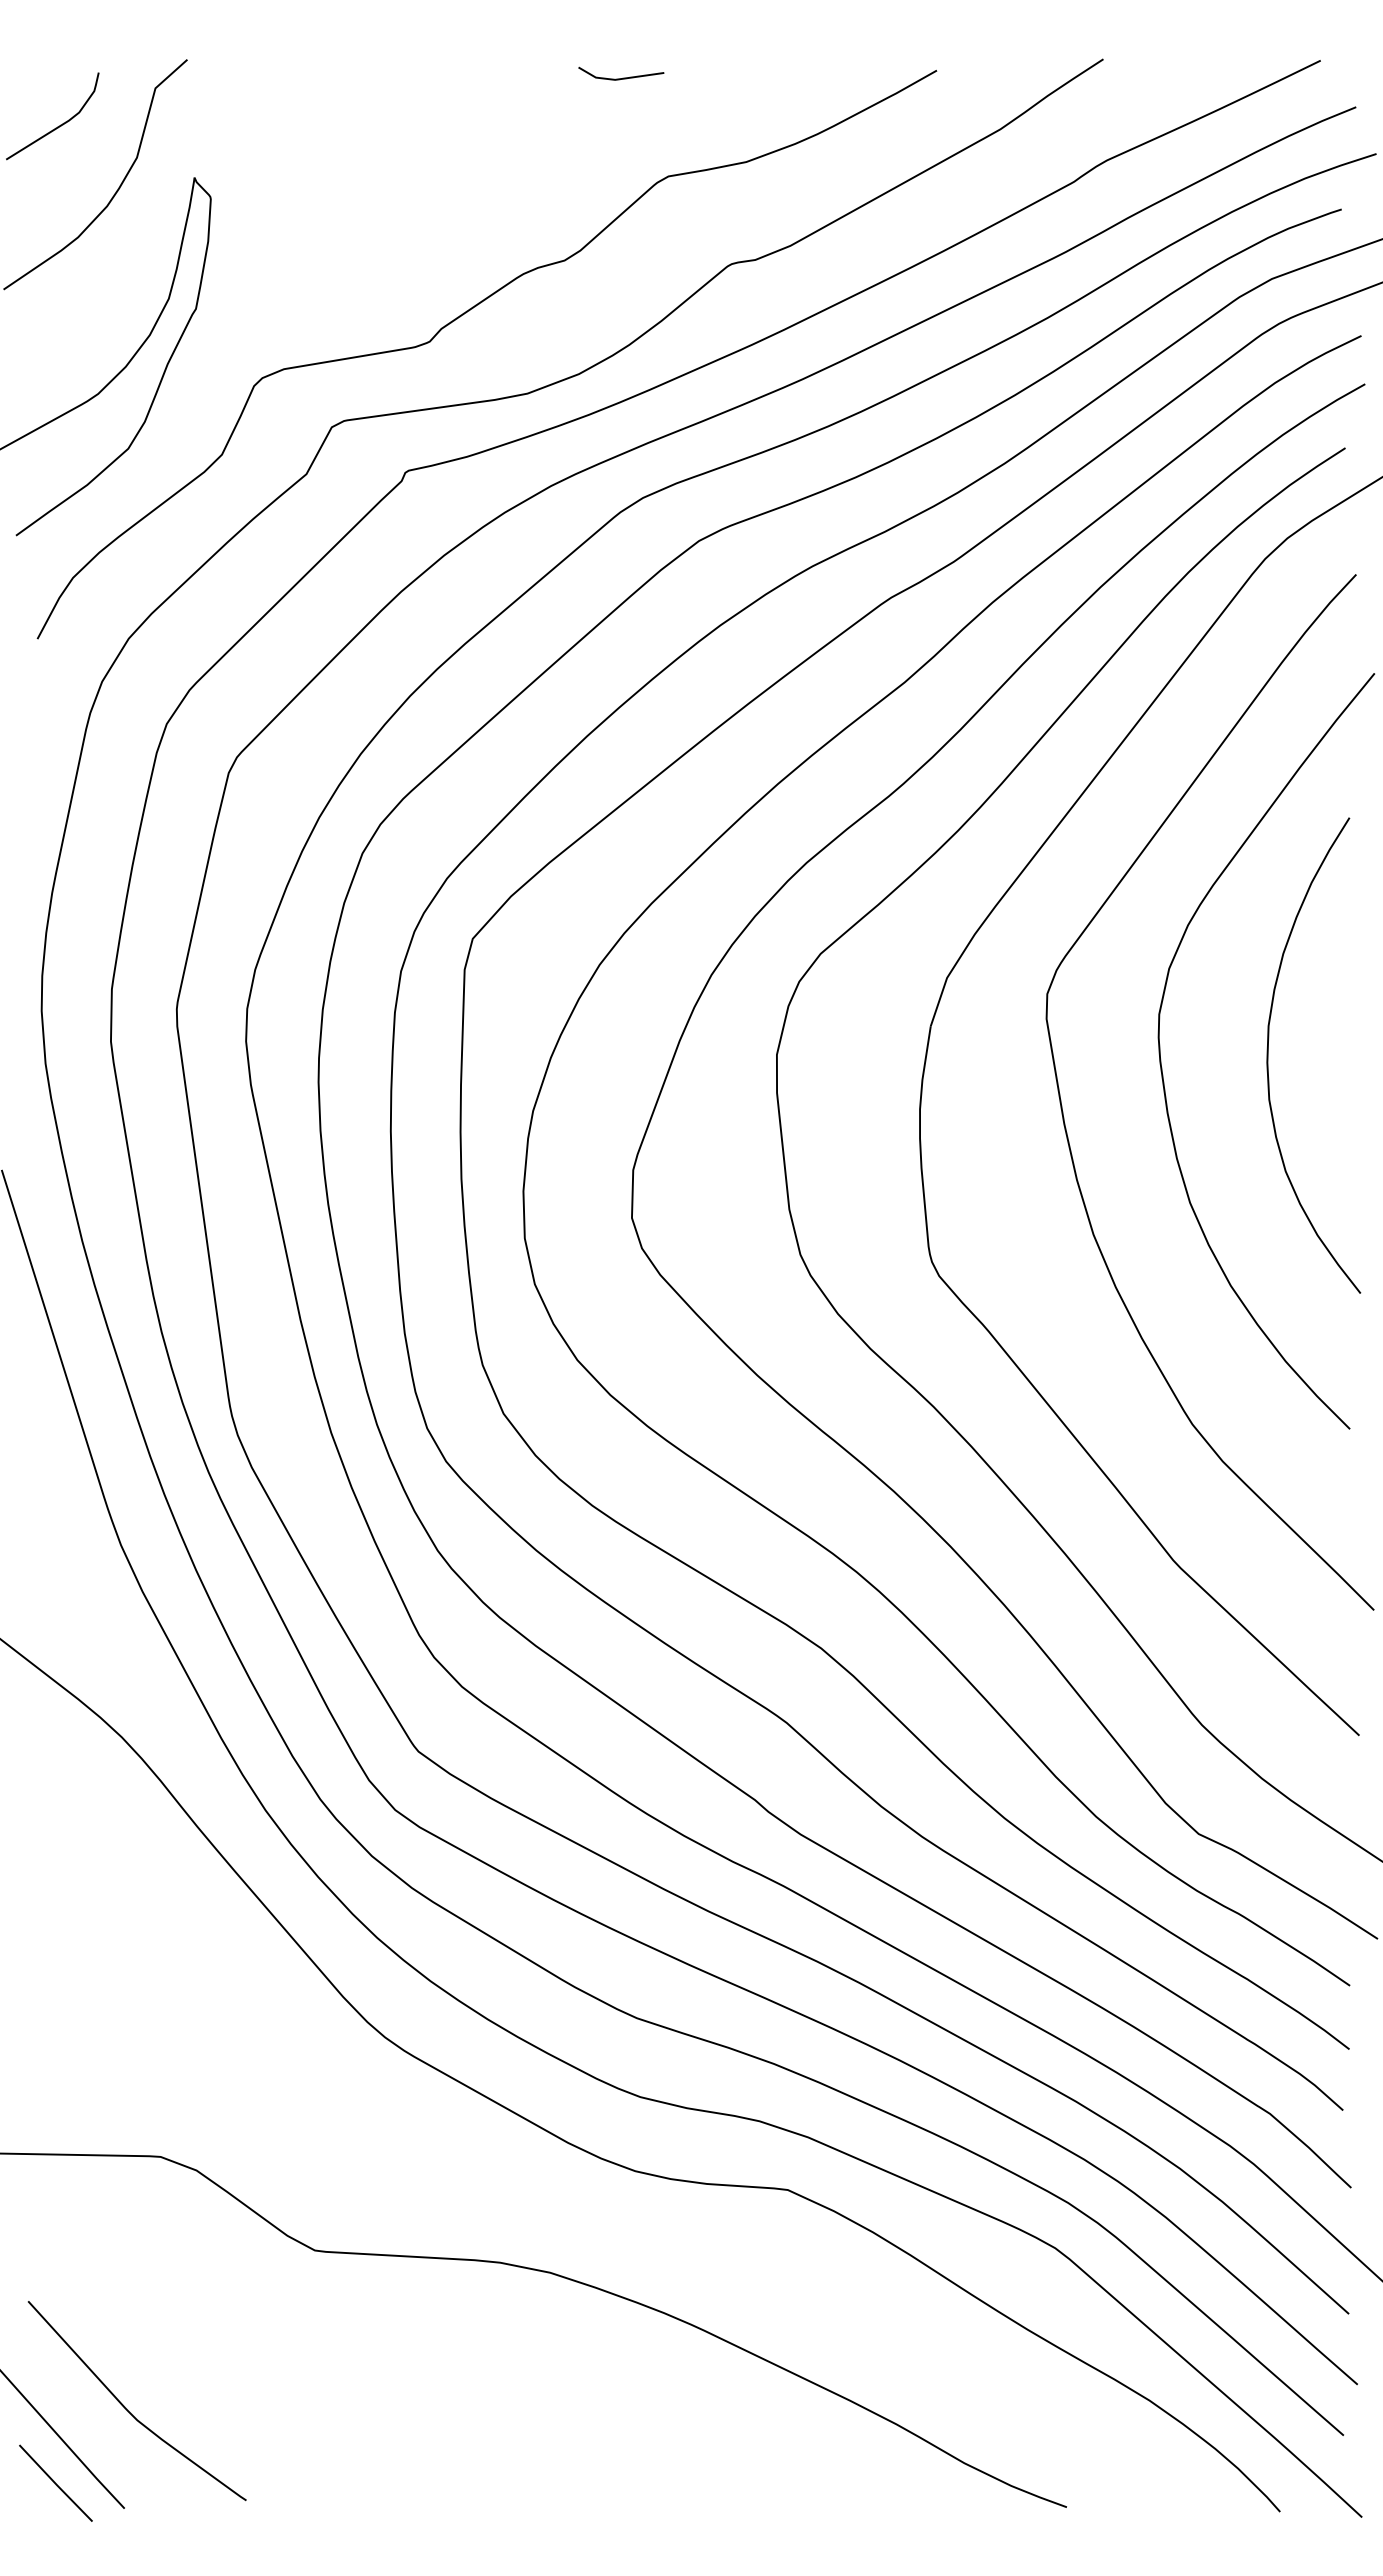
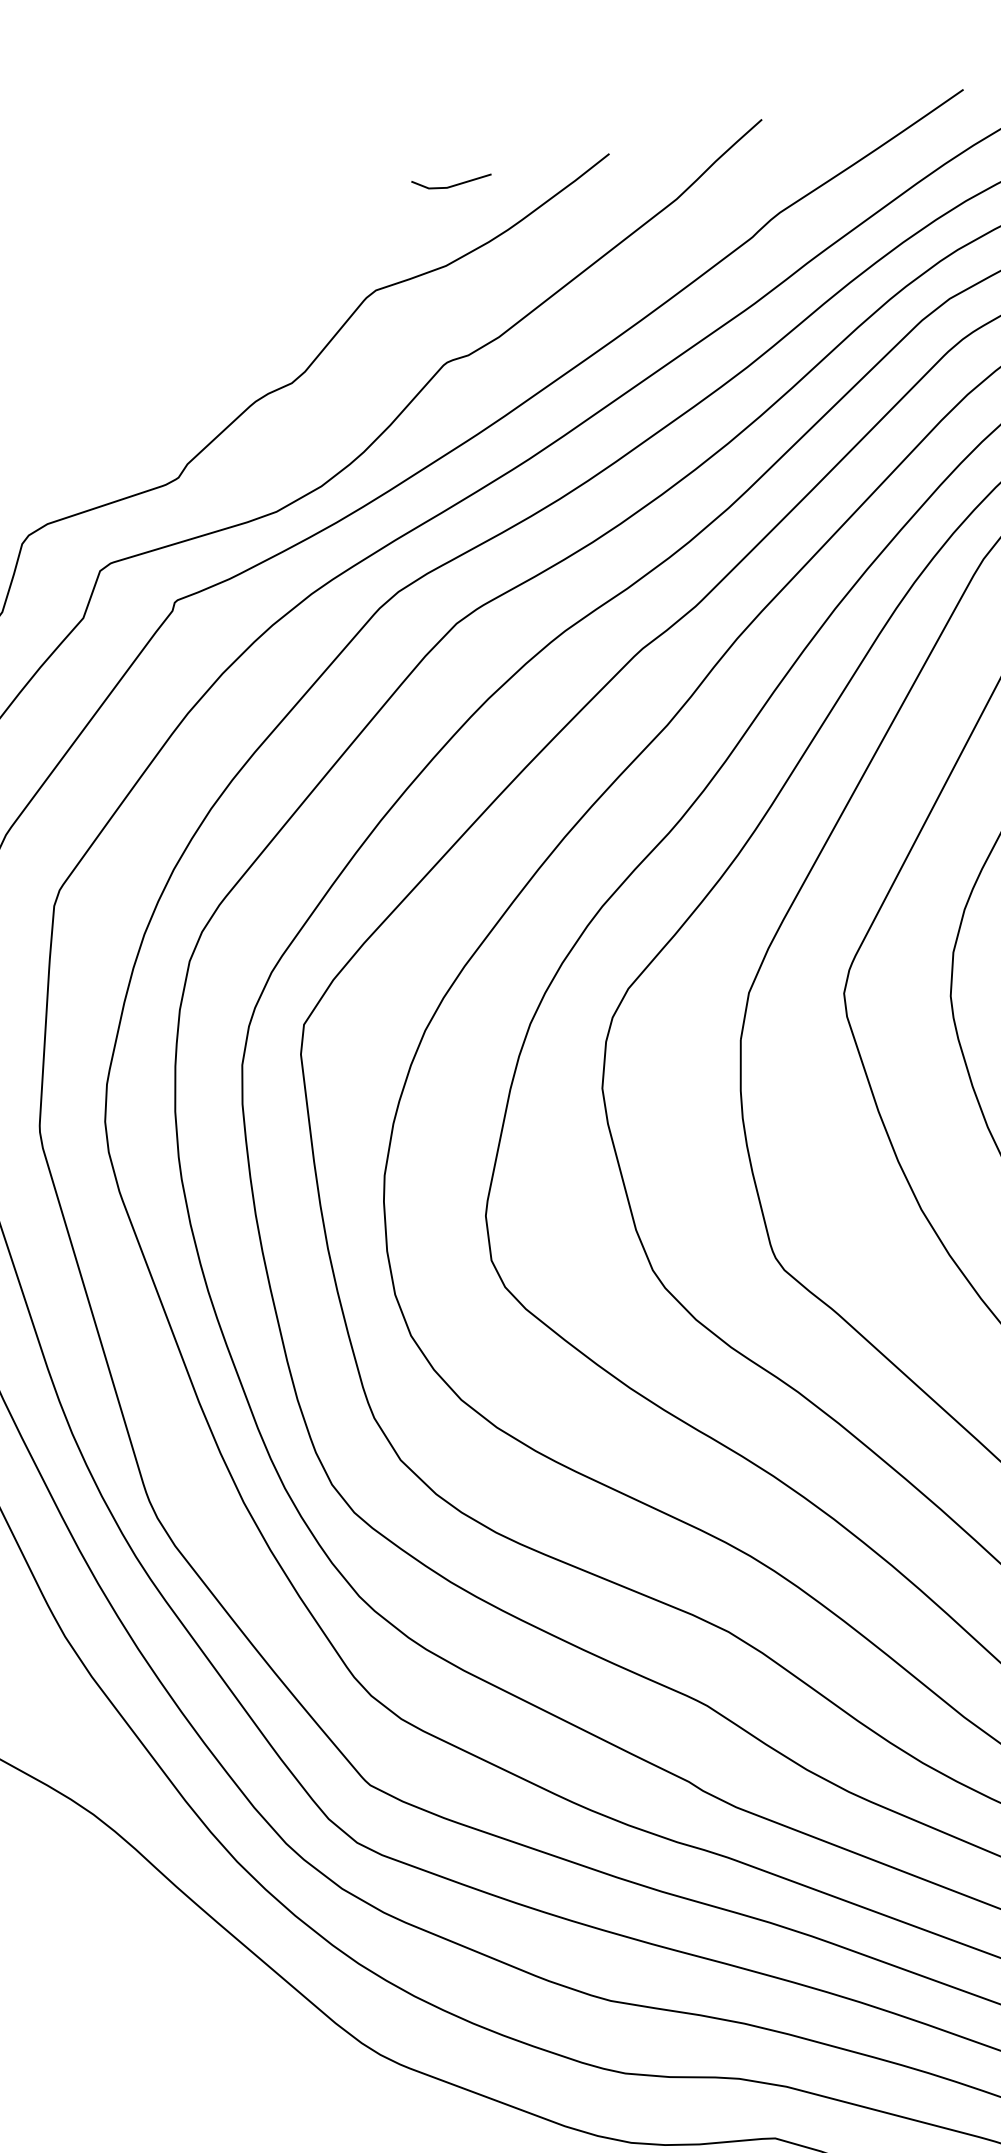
line: (622, 77) -> (453, 184), moved

